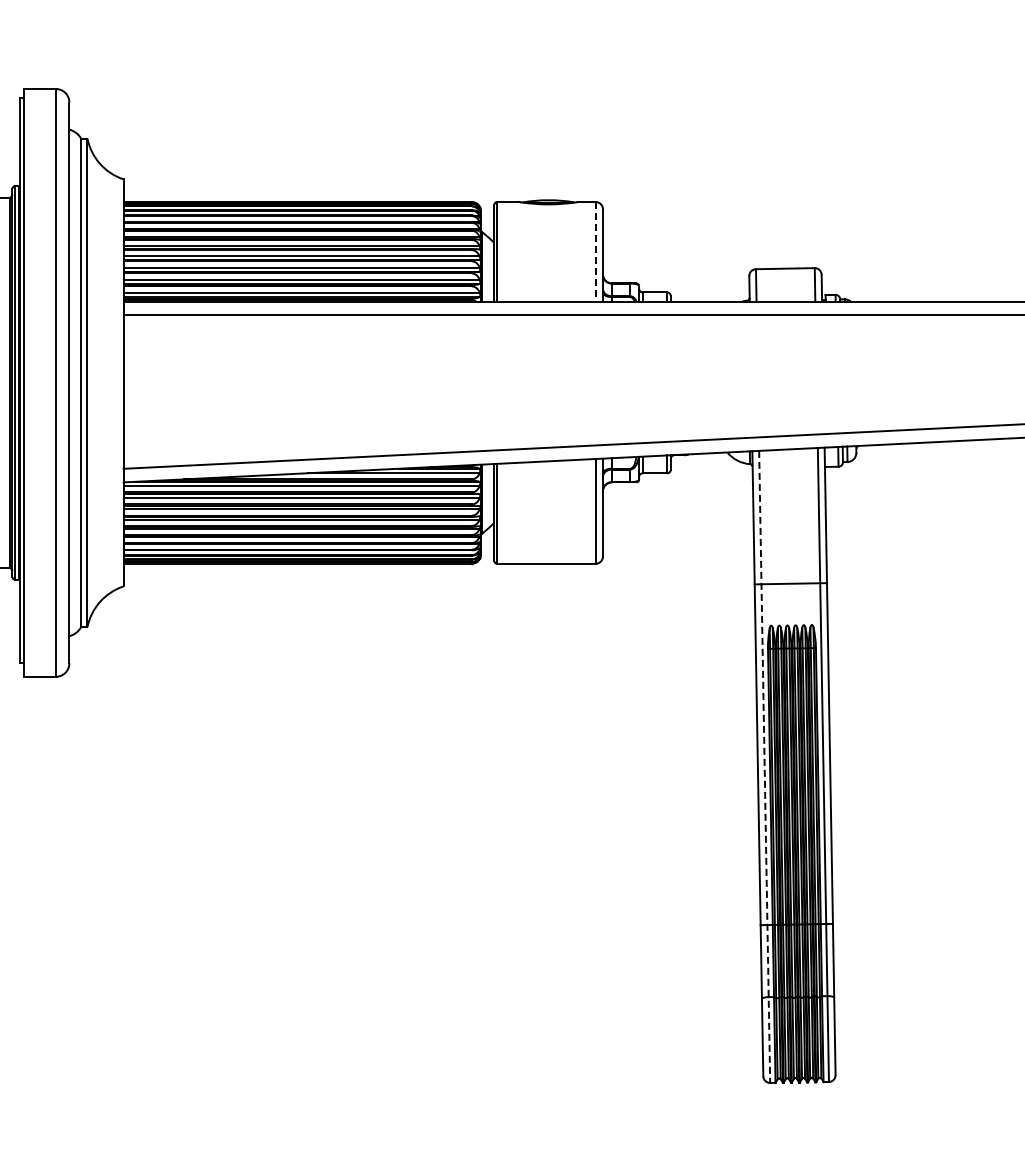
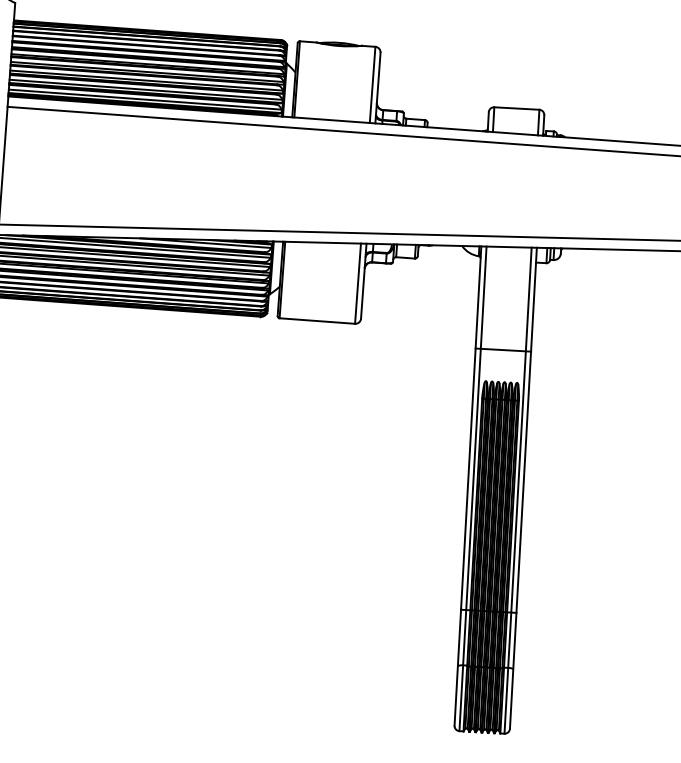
line: (595, 251) -> (372, 84), dashed -> solid
line: (764, 767) -> (472, 489), dashed -> solid

